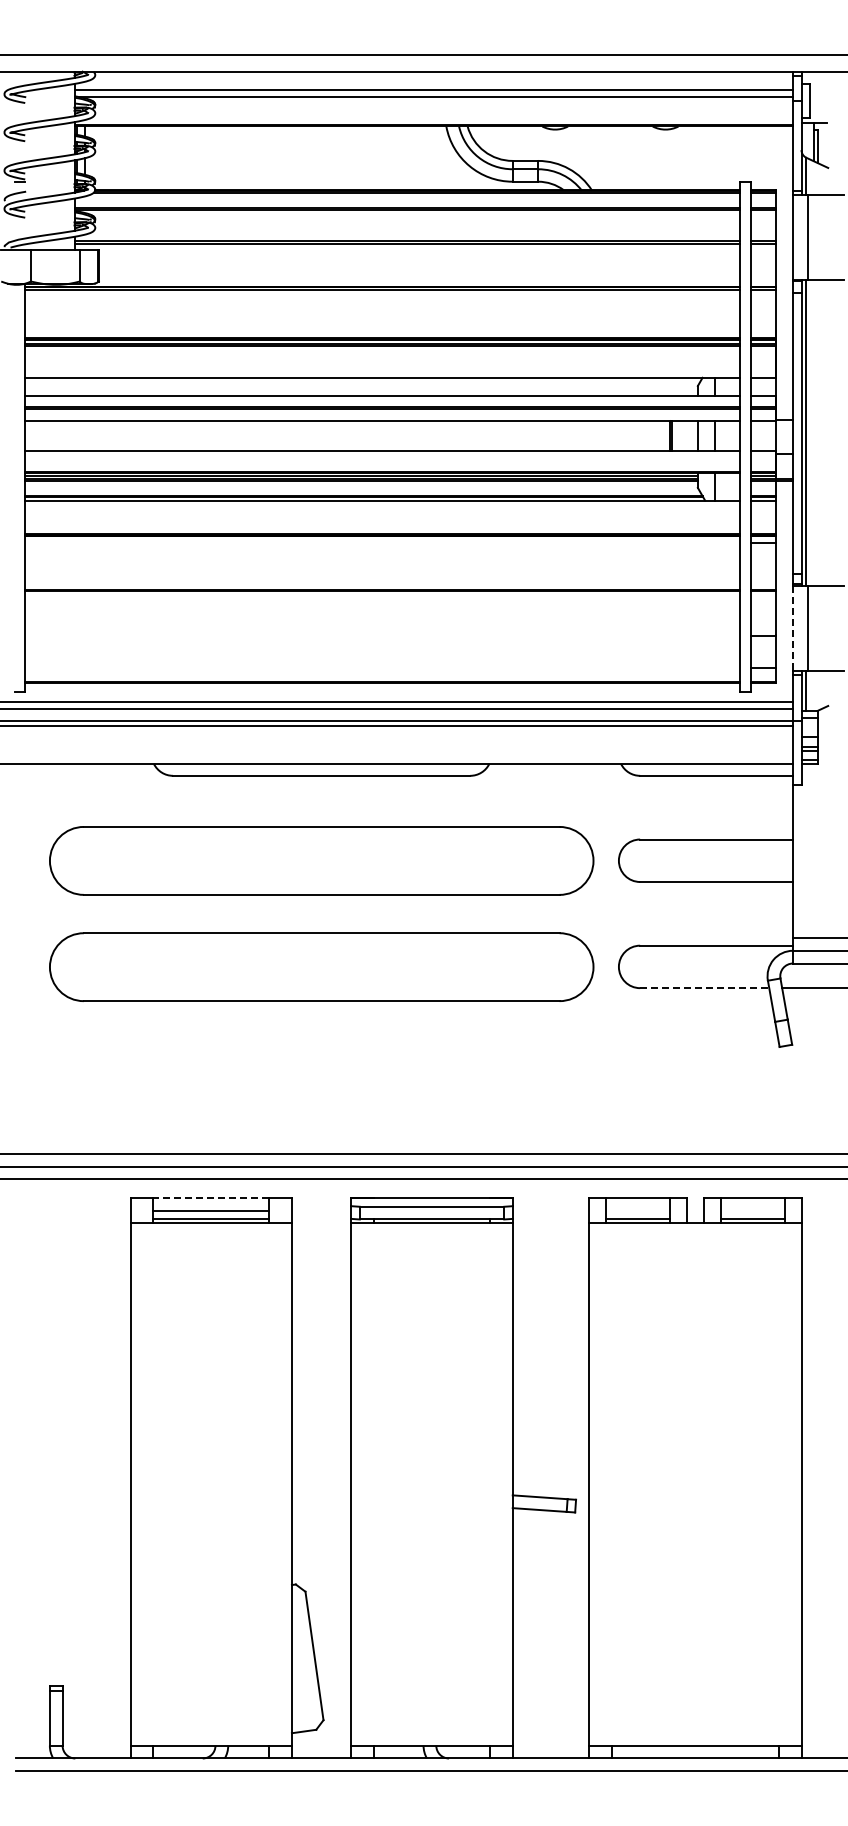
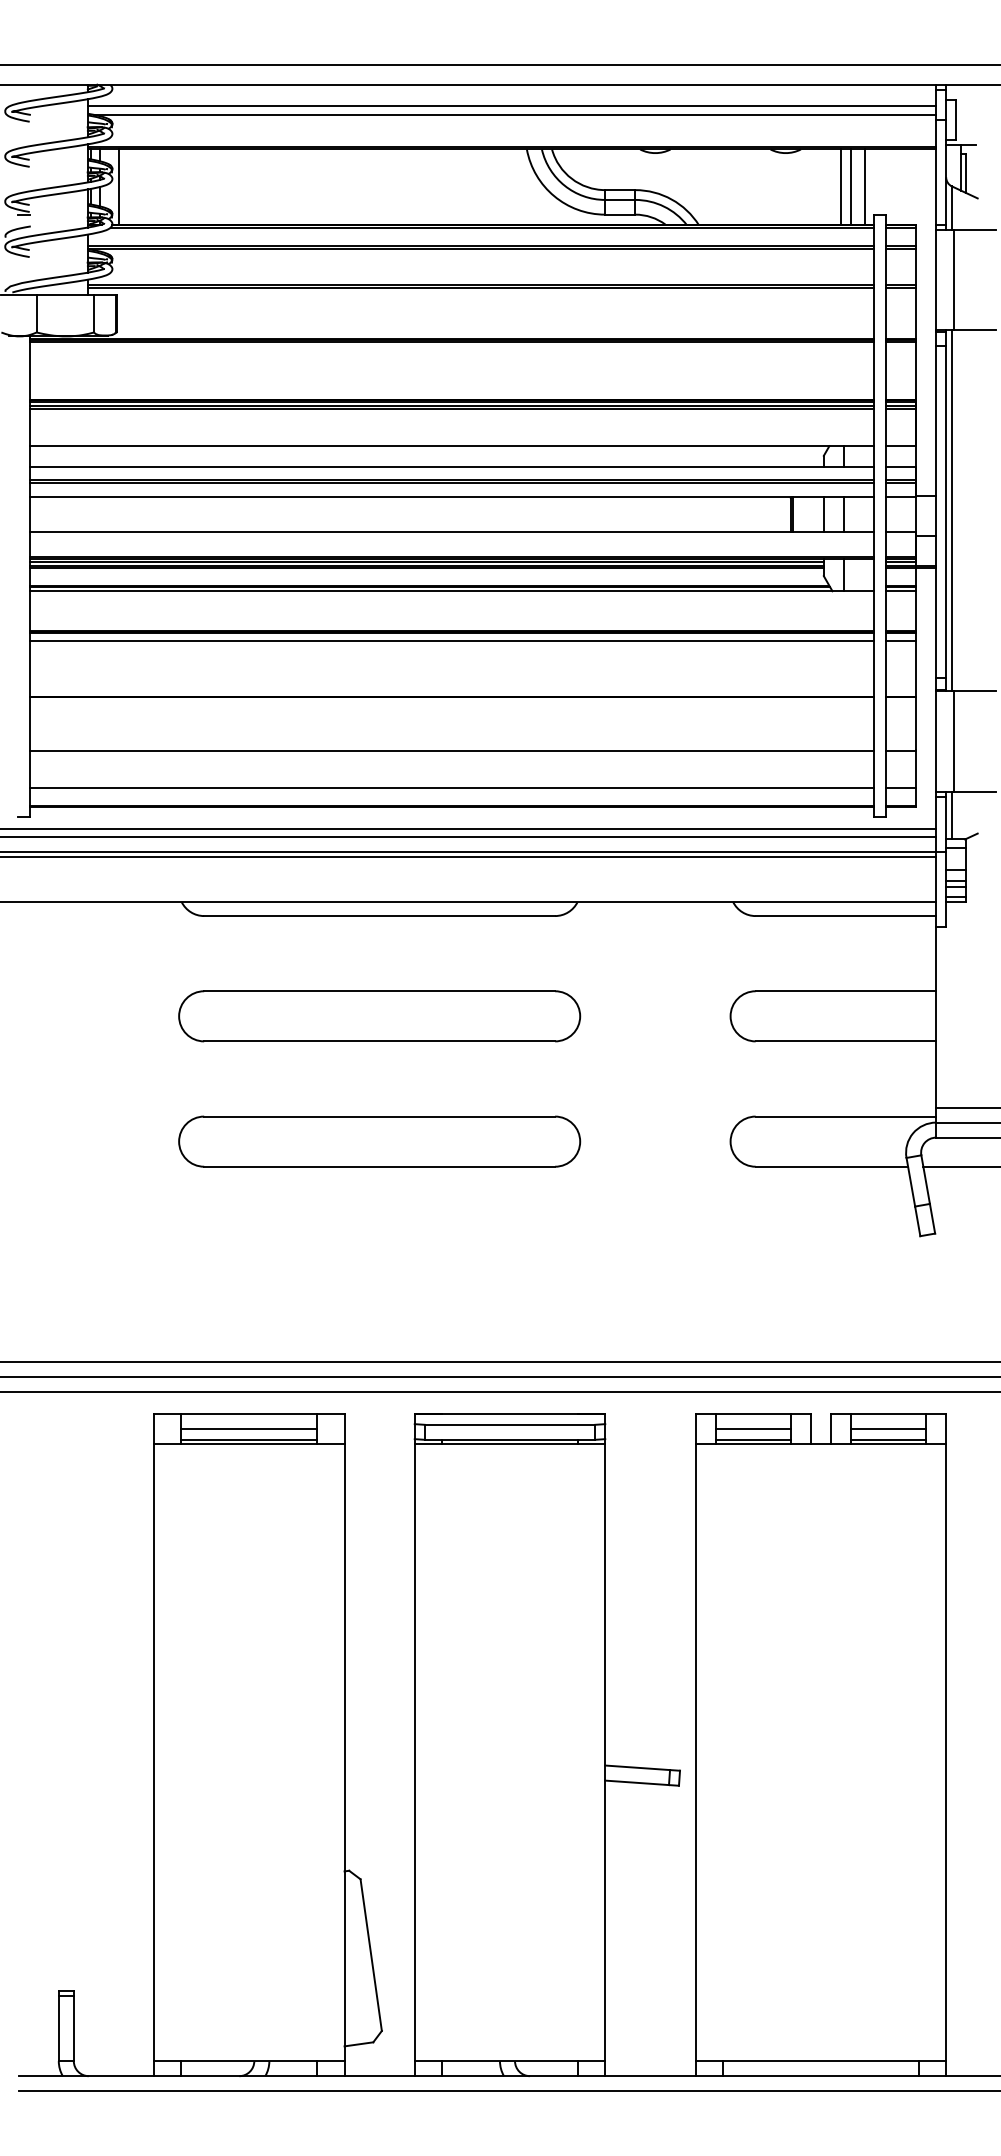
line: (100, 158) -> (118, 187), added
line: (712, 158) -> (841, 187), added
line: (720, 158) -> (850, 187), added
line: (733, 158) -> (865, 187), added
line: (382, 542) -> (451, 640), added
line: (793, 628) -> (936, 742), dashed -> solid
line: (382, 635) -> (451, 750), added
line: (382, 667) -> (451, 788), added
part: (321, 860) -> (379, 1016), size x0.62
part: (321, 966) -> (379, 1141), size x0.62
line: (704, 988) -> (831, 1167), dashed -> solid
line: (211, 1198) -> (249, 1415), dashed -> solid
line: (637, 1210) -> (752, 1429), added
line: (752, 1210) -> (888, 1429), added

